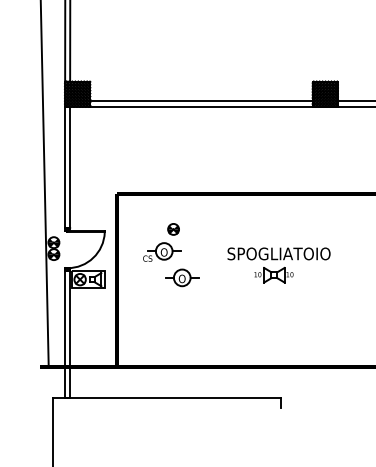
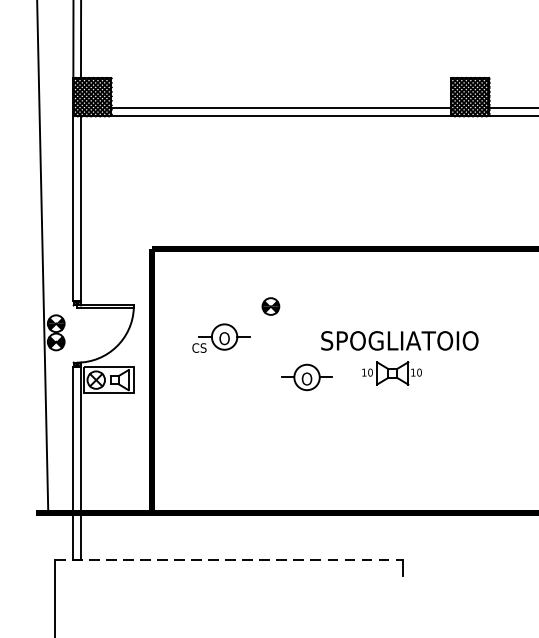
part: (173, 229) -> (270, 306), moved
part: (182, 277) -> (307, 376), moved
line: (167, 397) -> (229, 560), solid -> dashed

